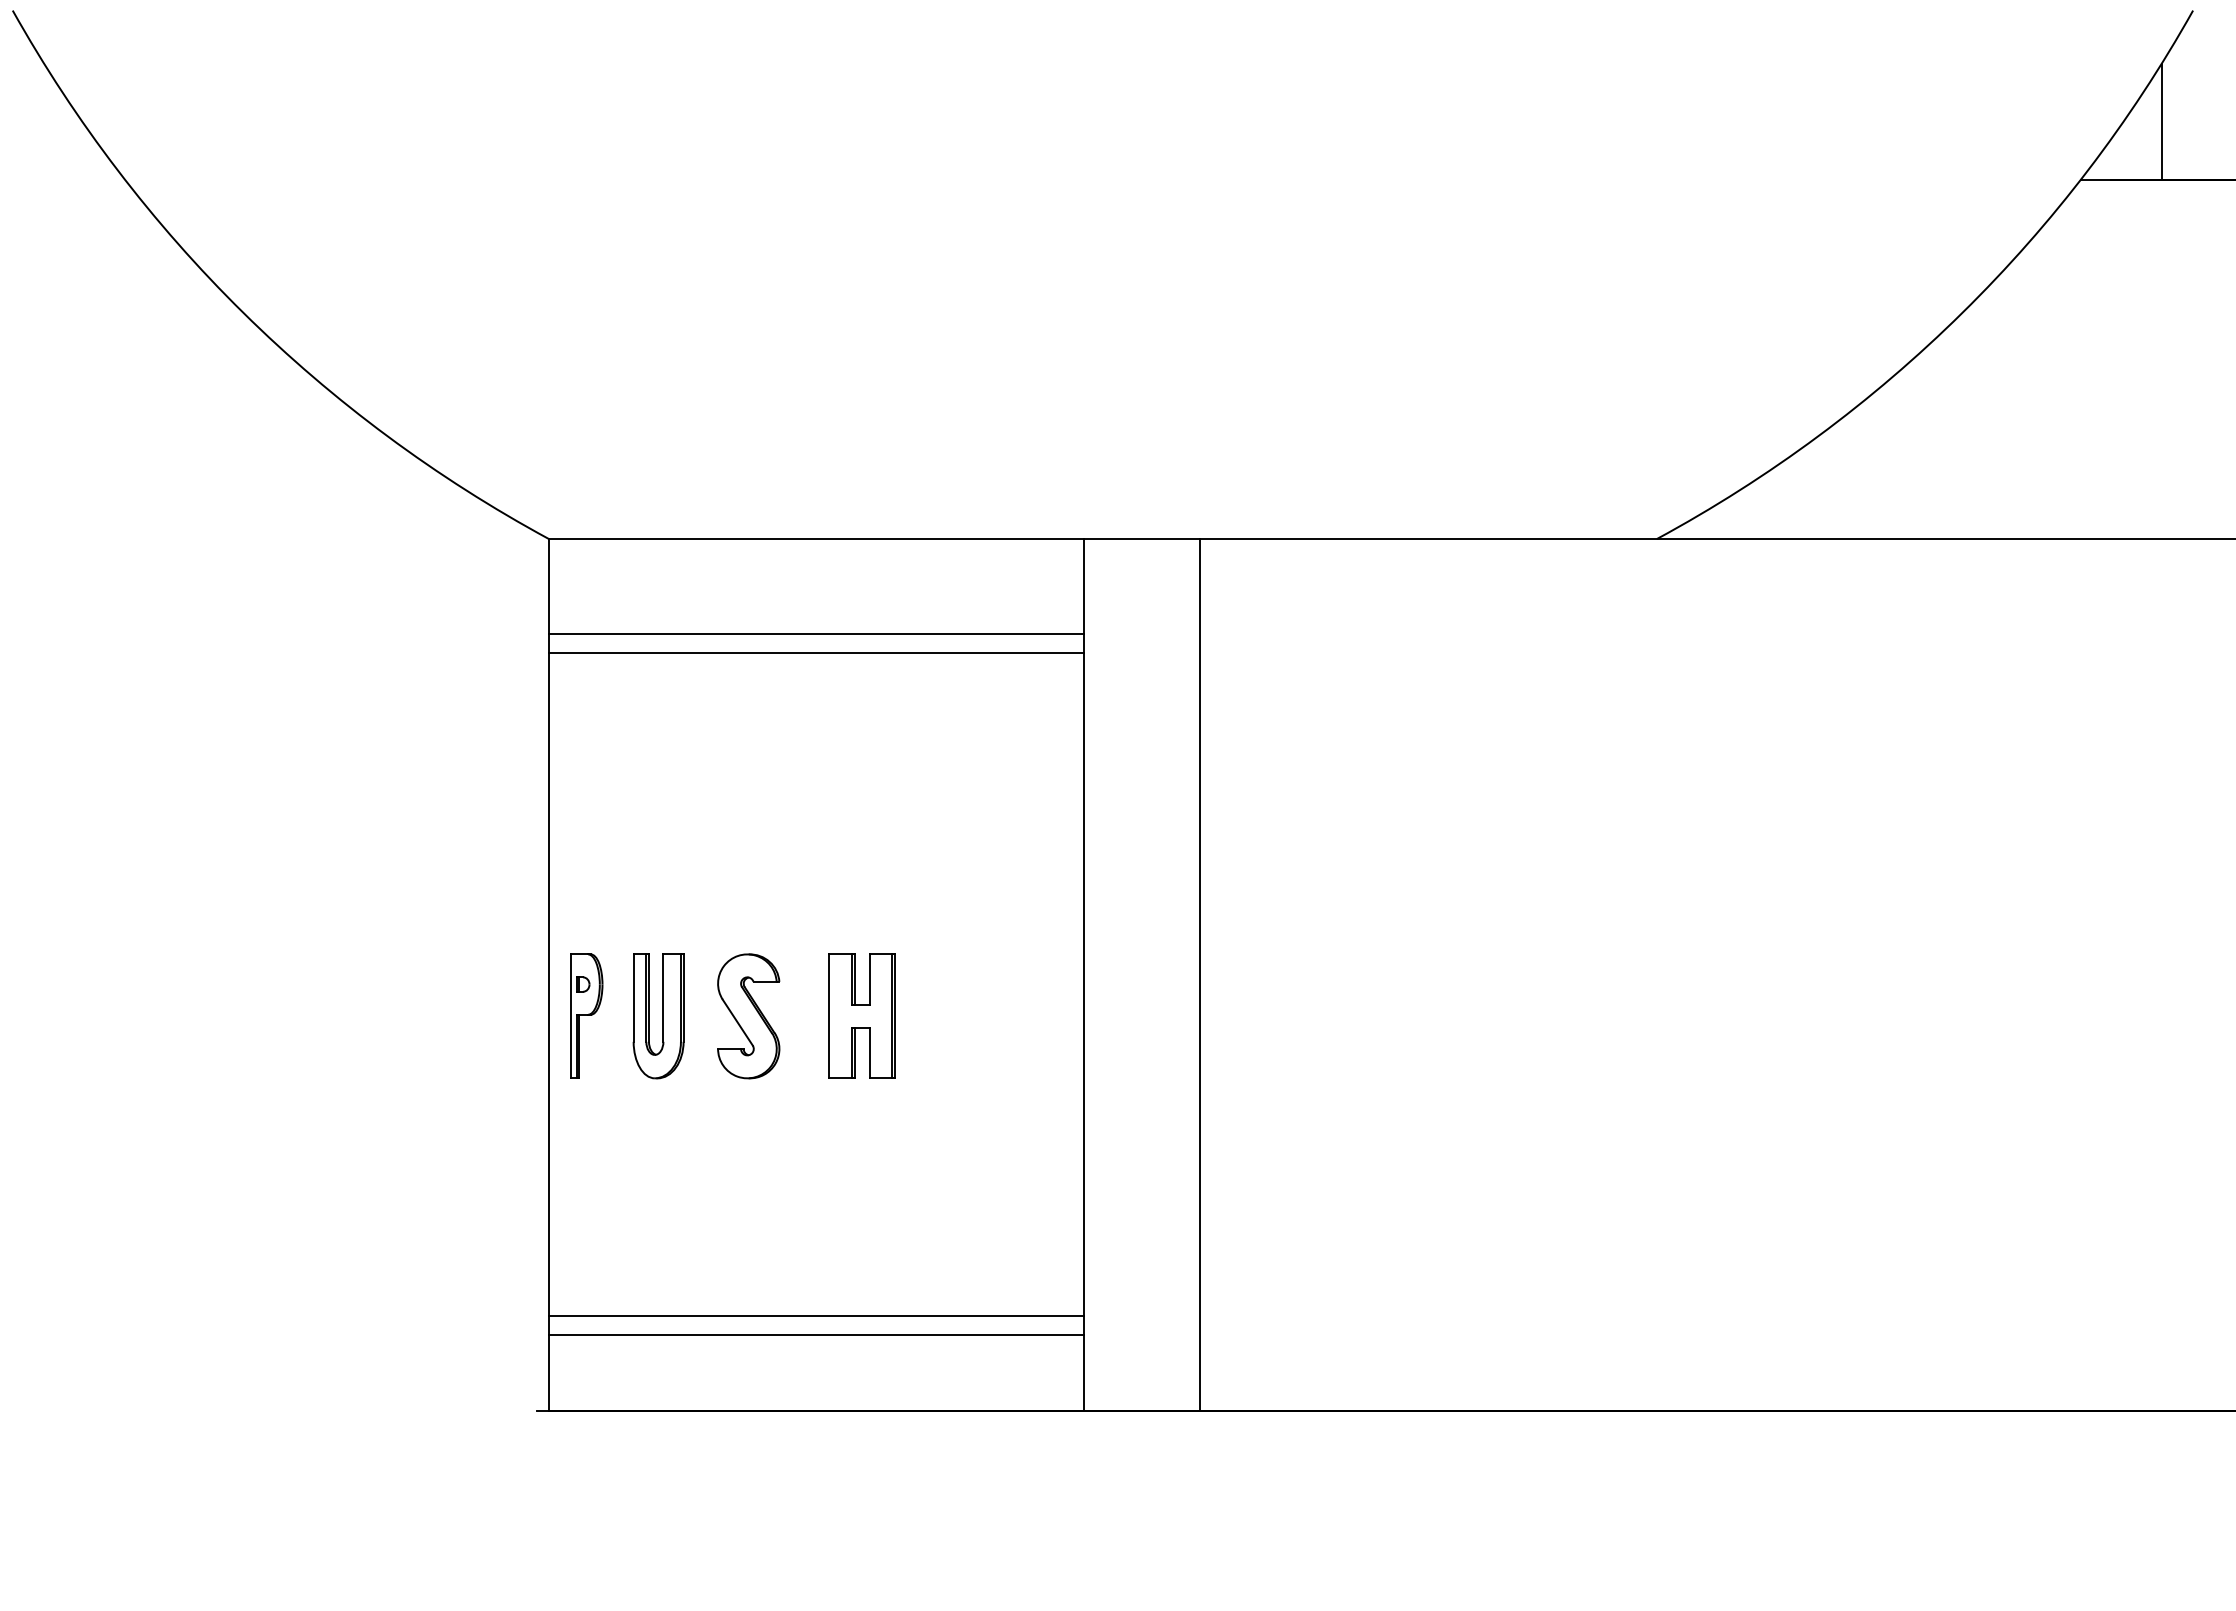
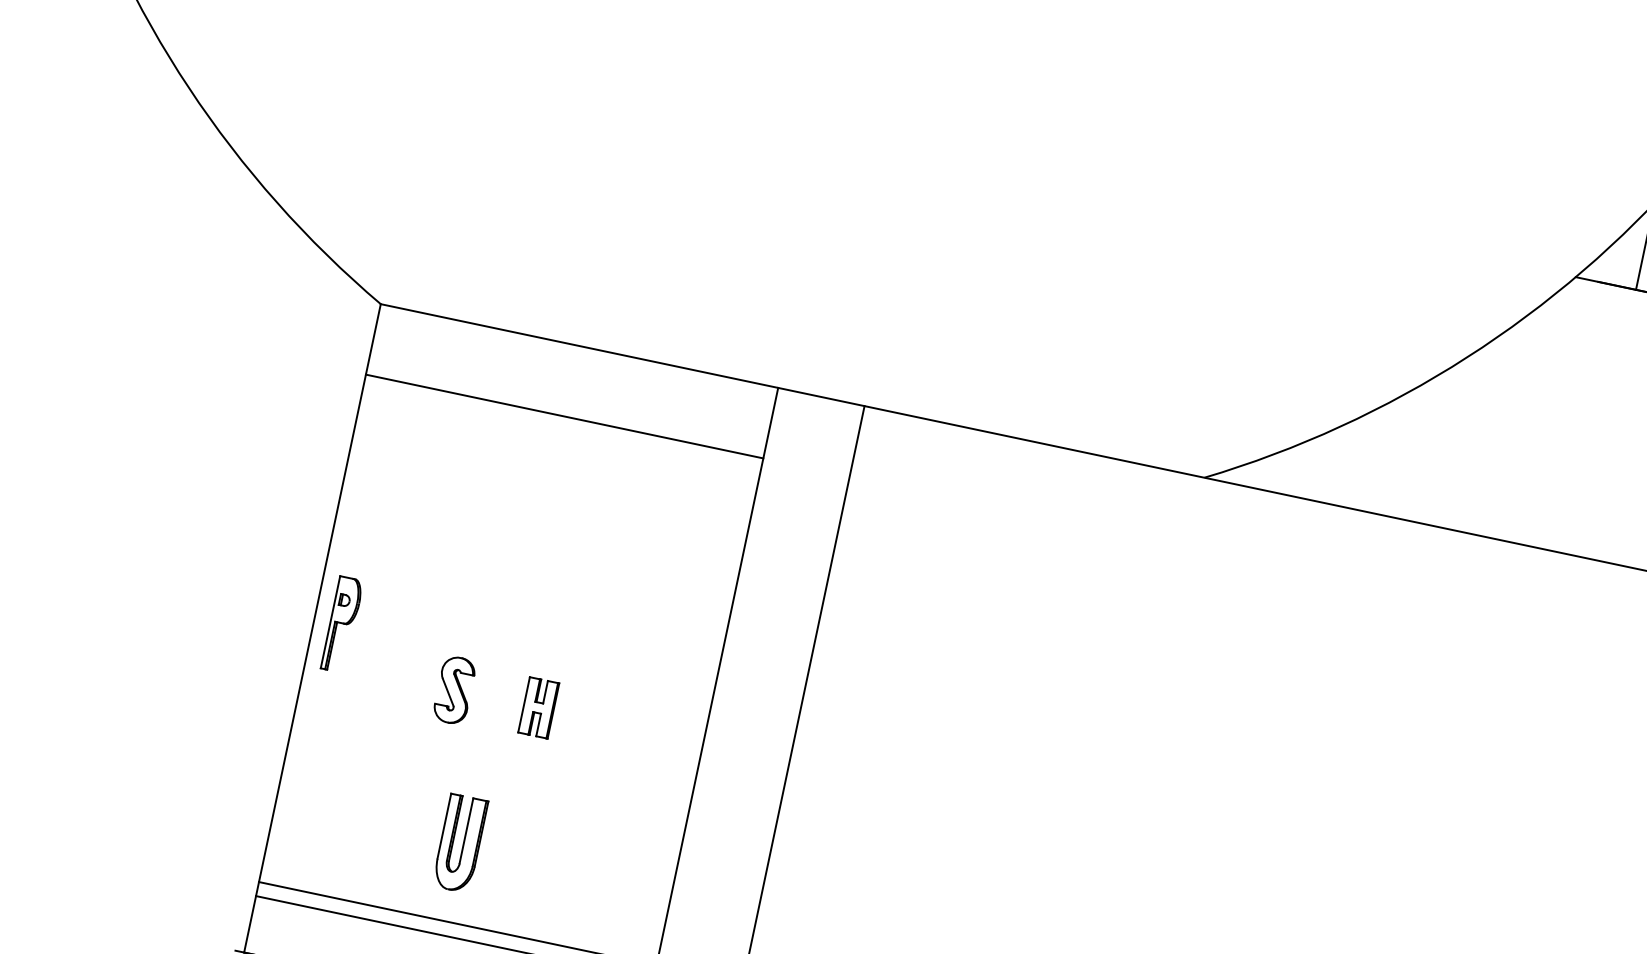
line: (816, 652) -> (561, 430), removed
part: (586, 1015) -> (342, 624), moved
part: (861, 1015) -> (538, 707), size x0.6
part: (658, 1016) -> (460, 843), moved
part: (748, 1016) -> (454, 690), size x0.7

